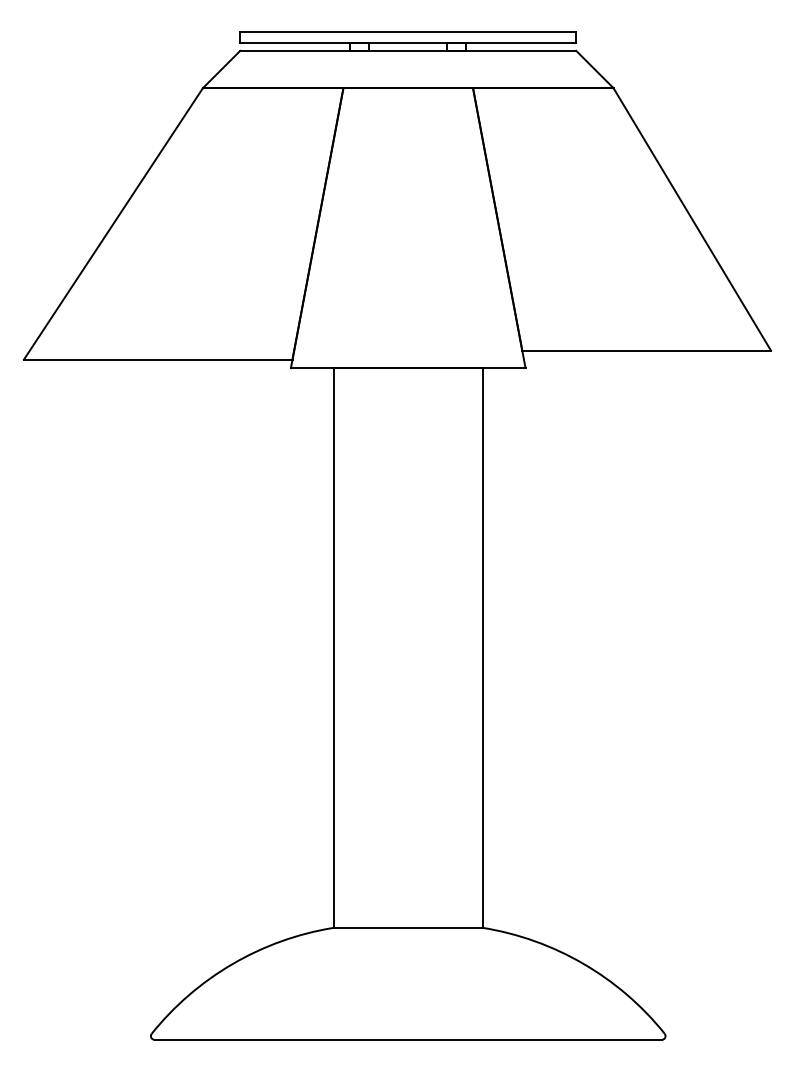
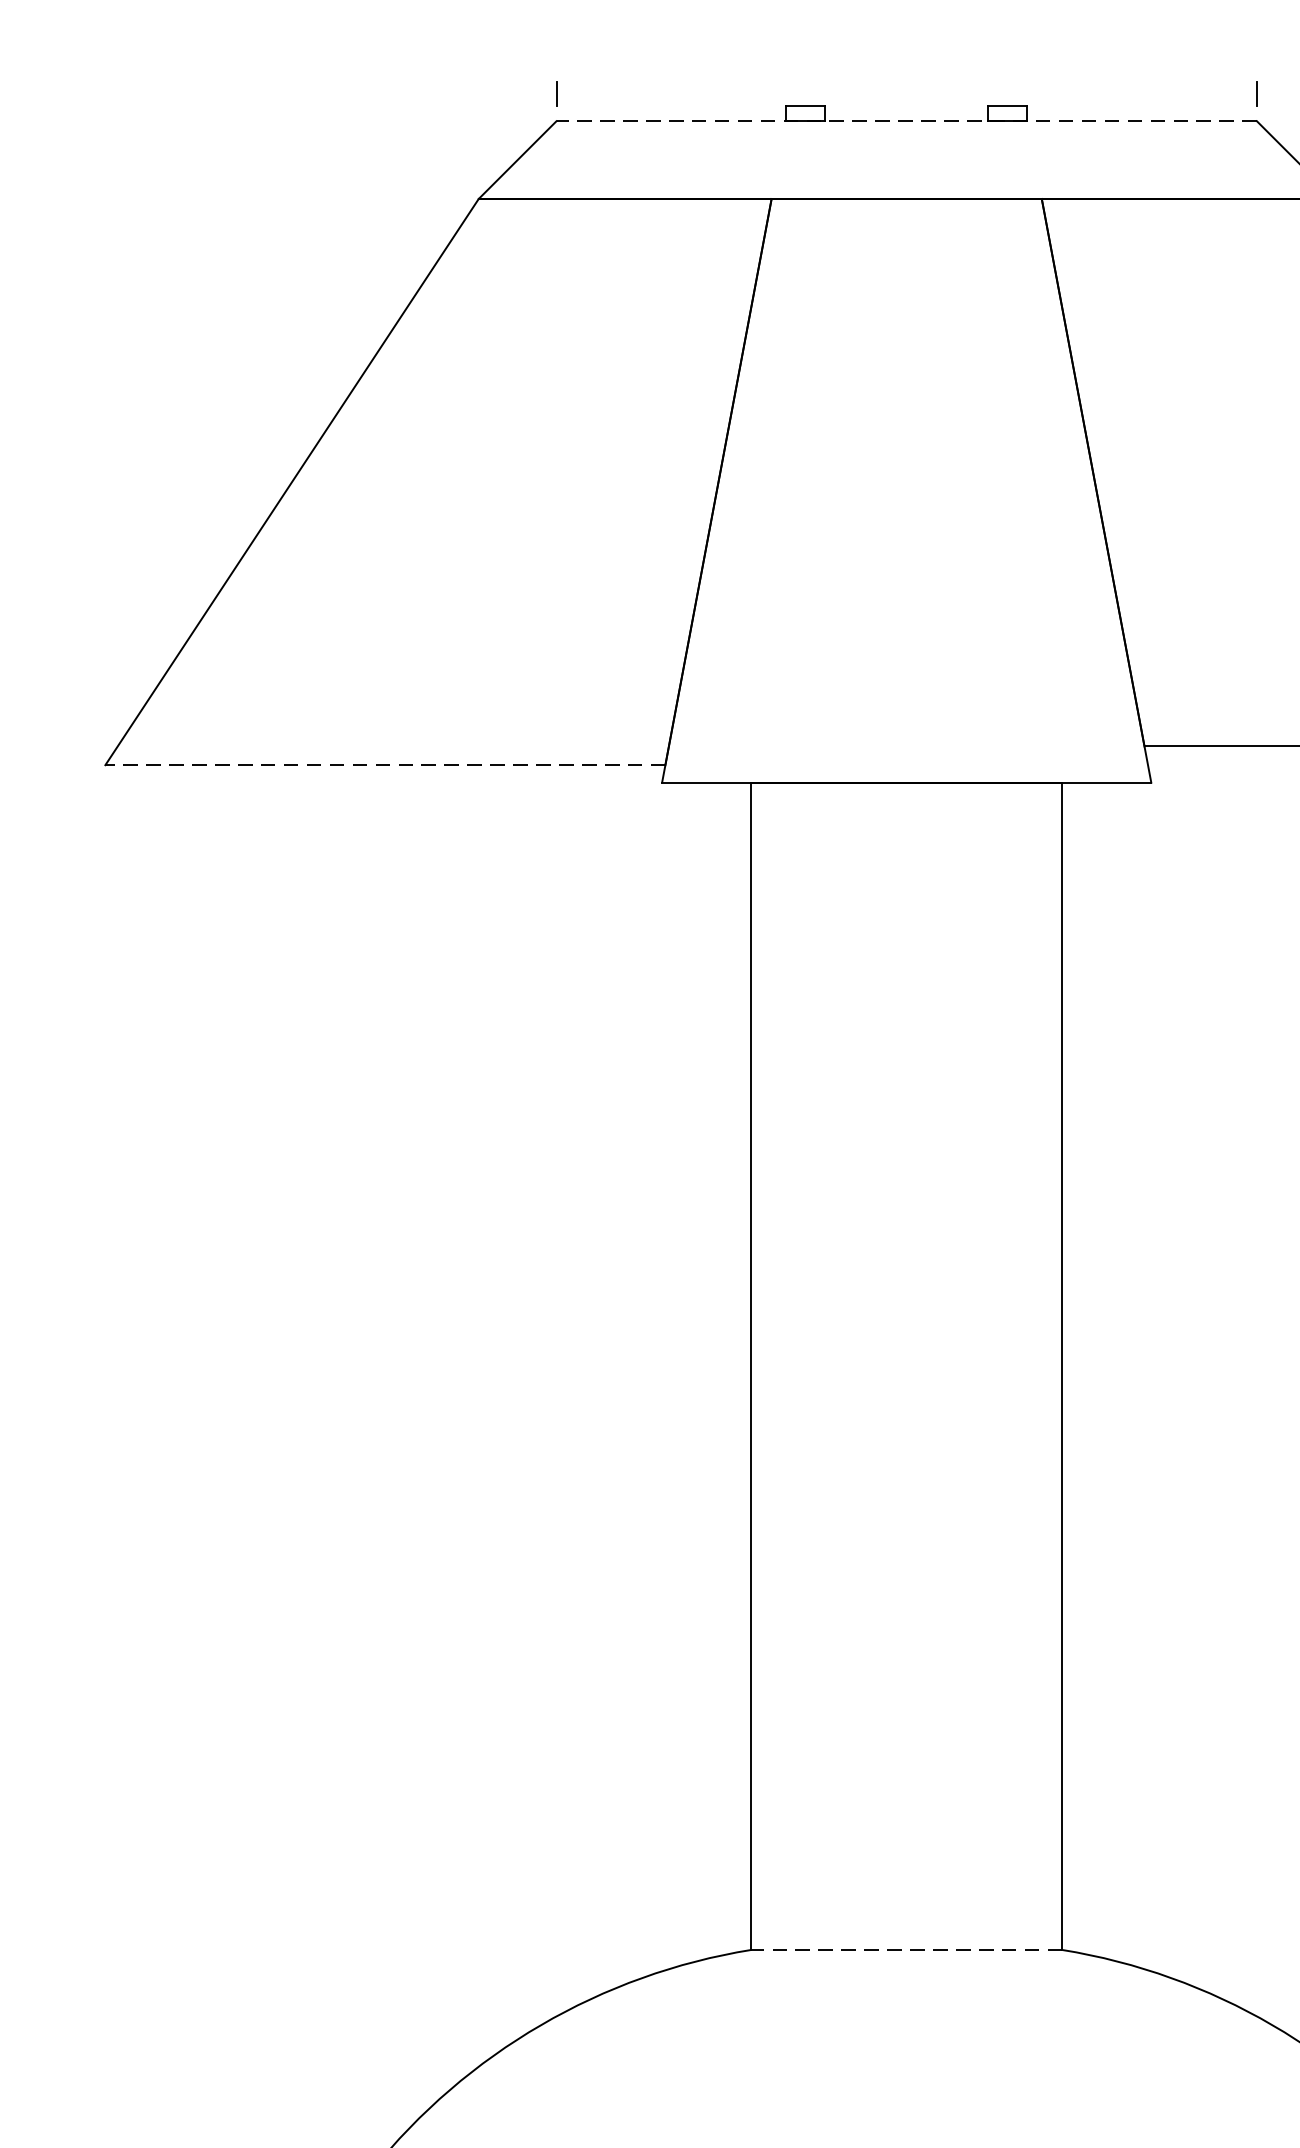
line: (408, 32) -> (907, 83), removed
line: (408, 43) -> (907, 105), removed
line: (408, 50) -> (907, 120), solid -> dashed
line: (157, 359) -> (383, 764), solid -> dashed
line: (408, 927) -> (907, 1949), solid -> dashed

